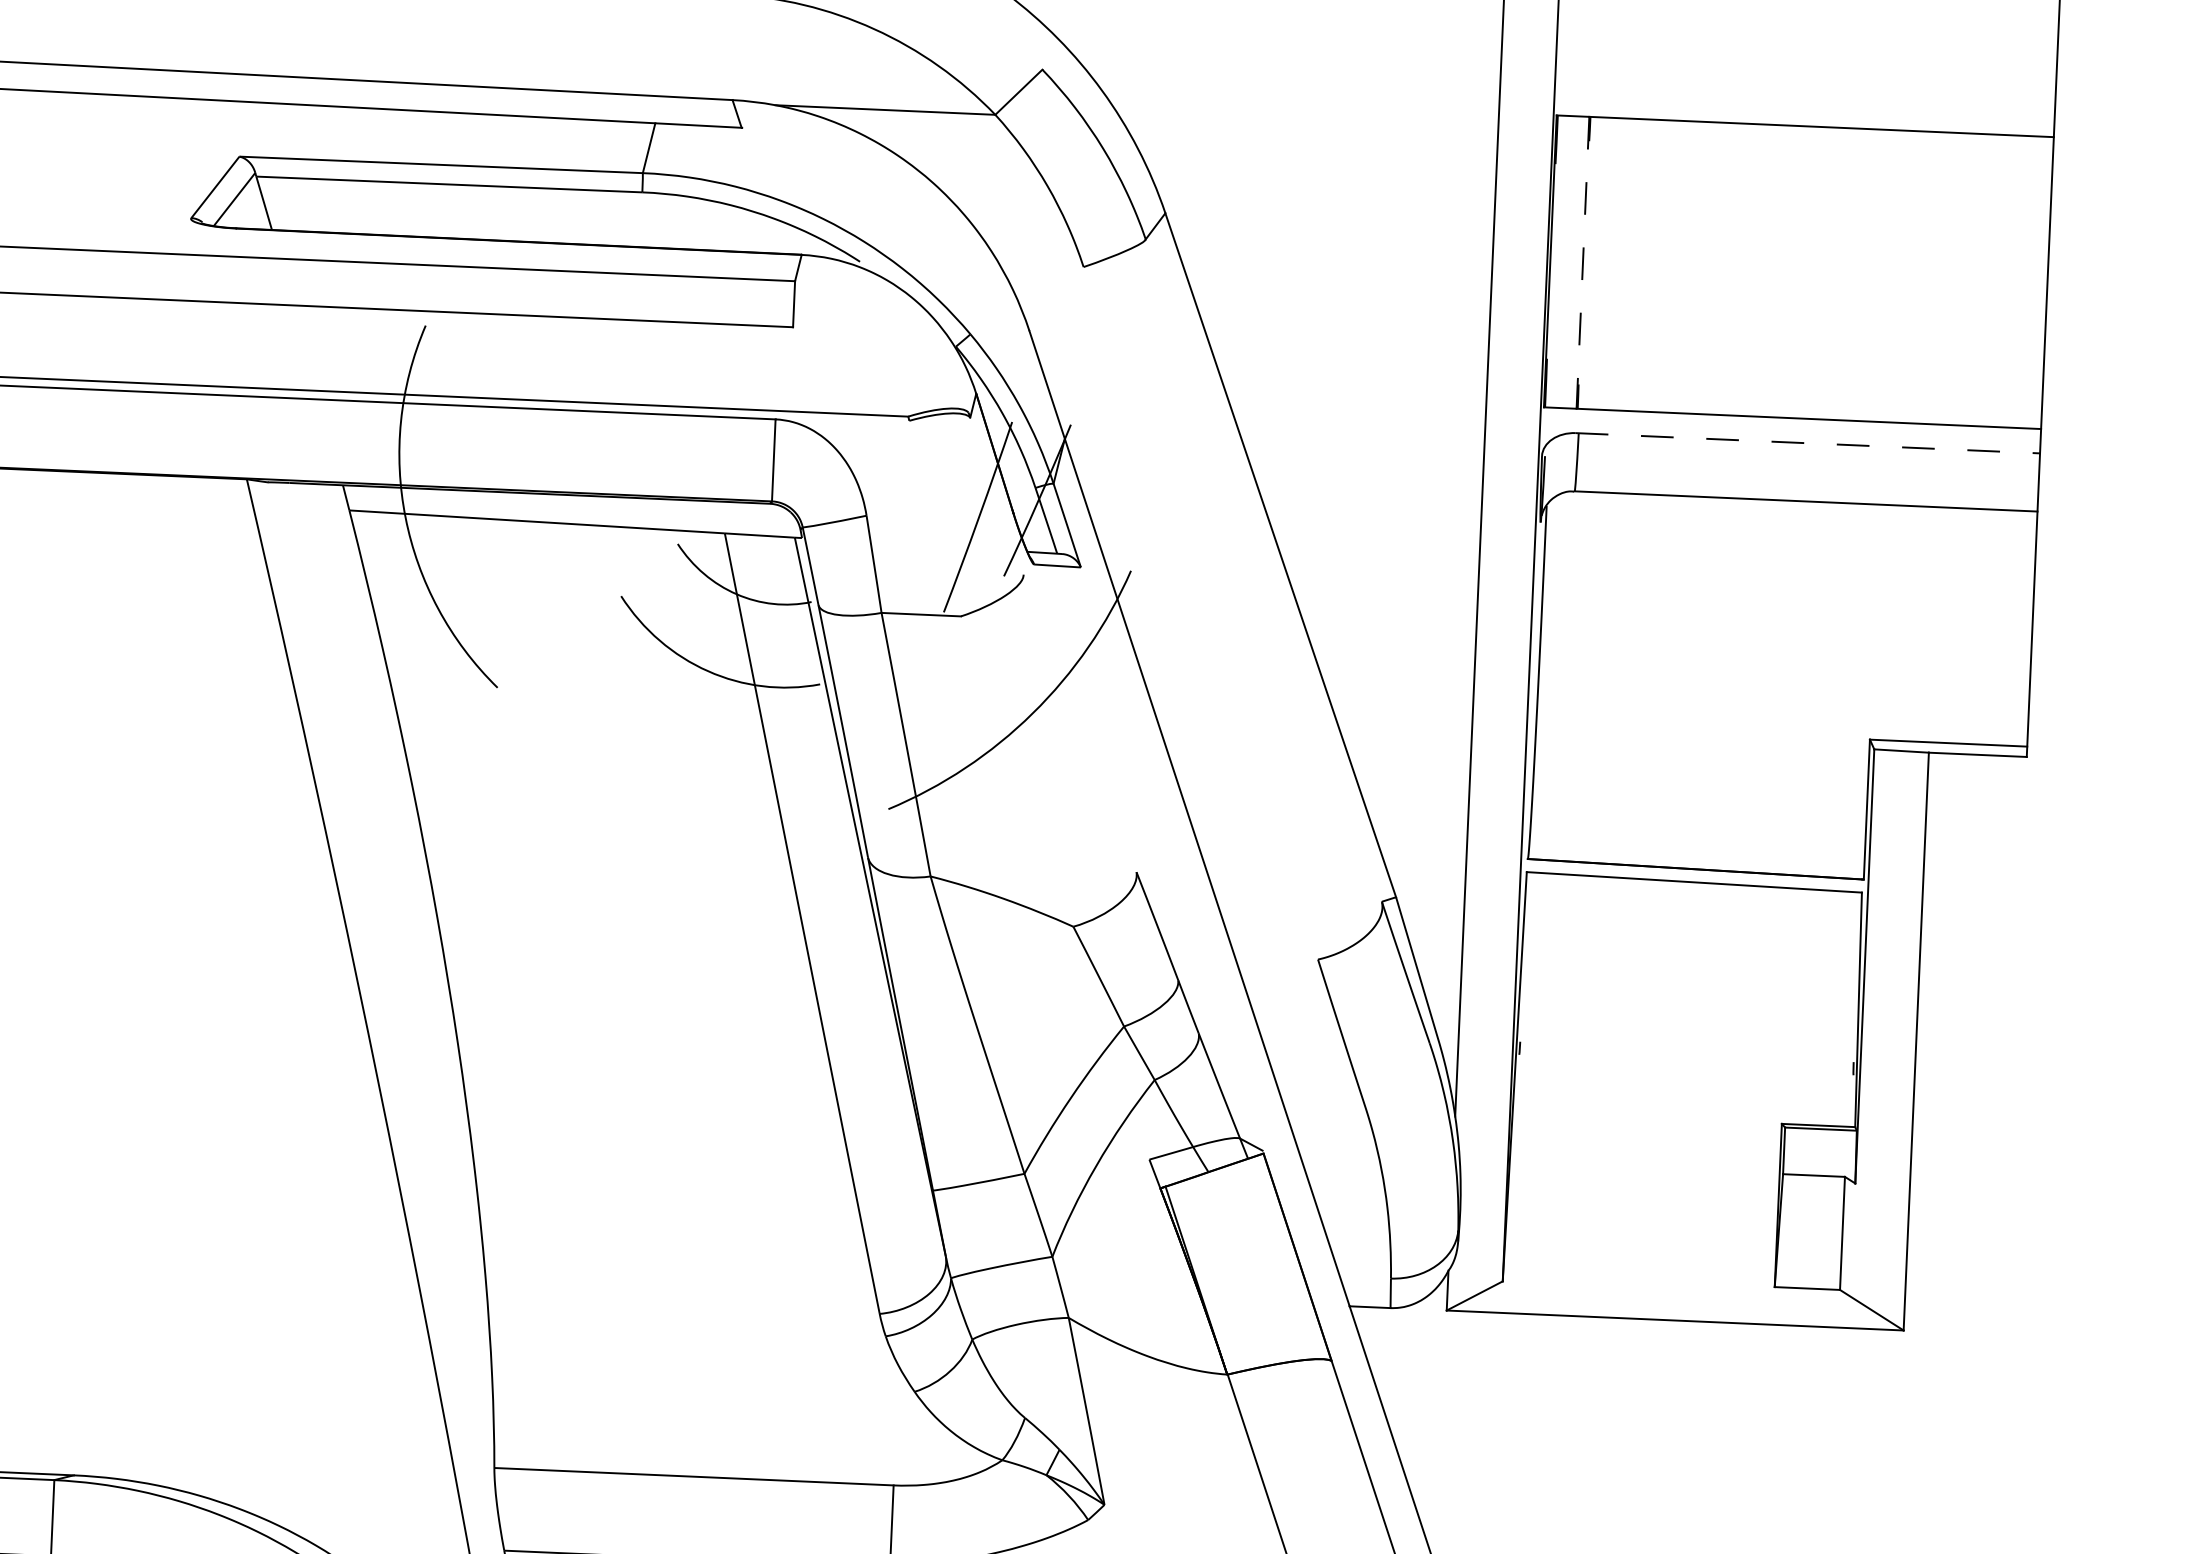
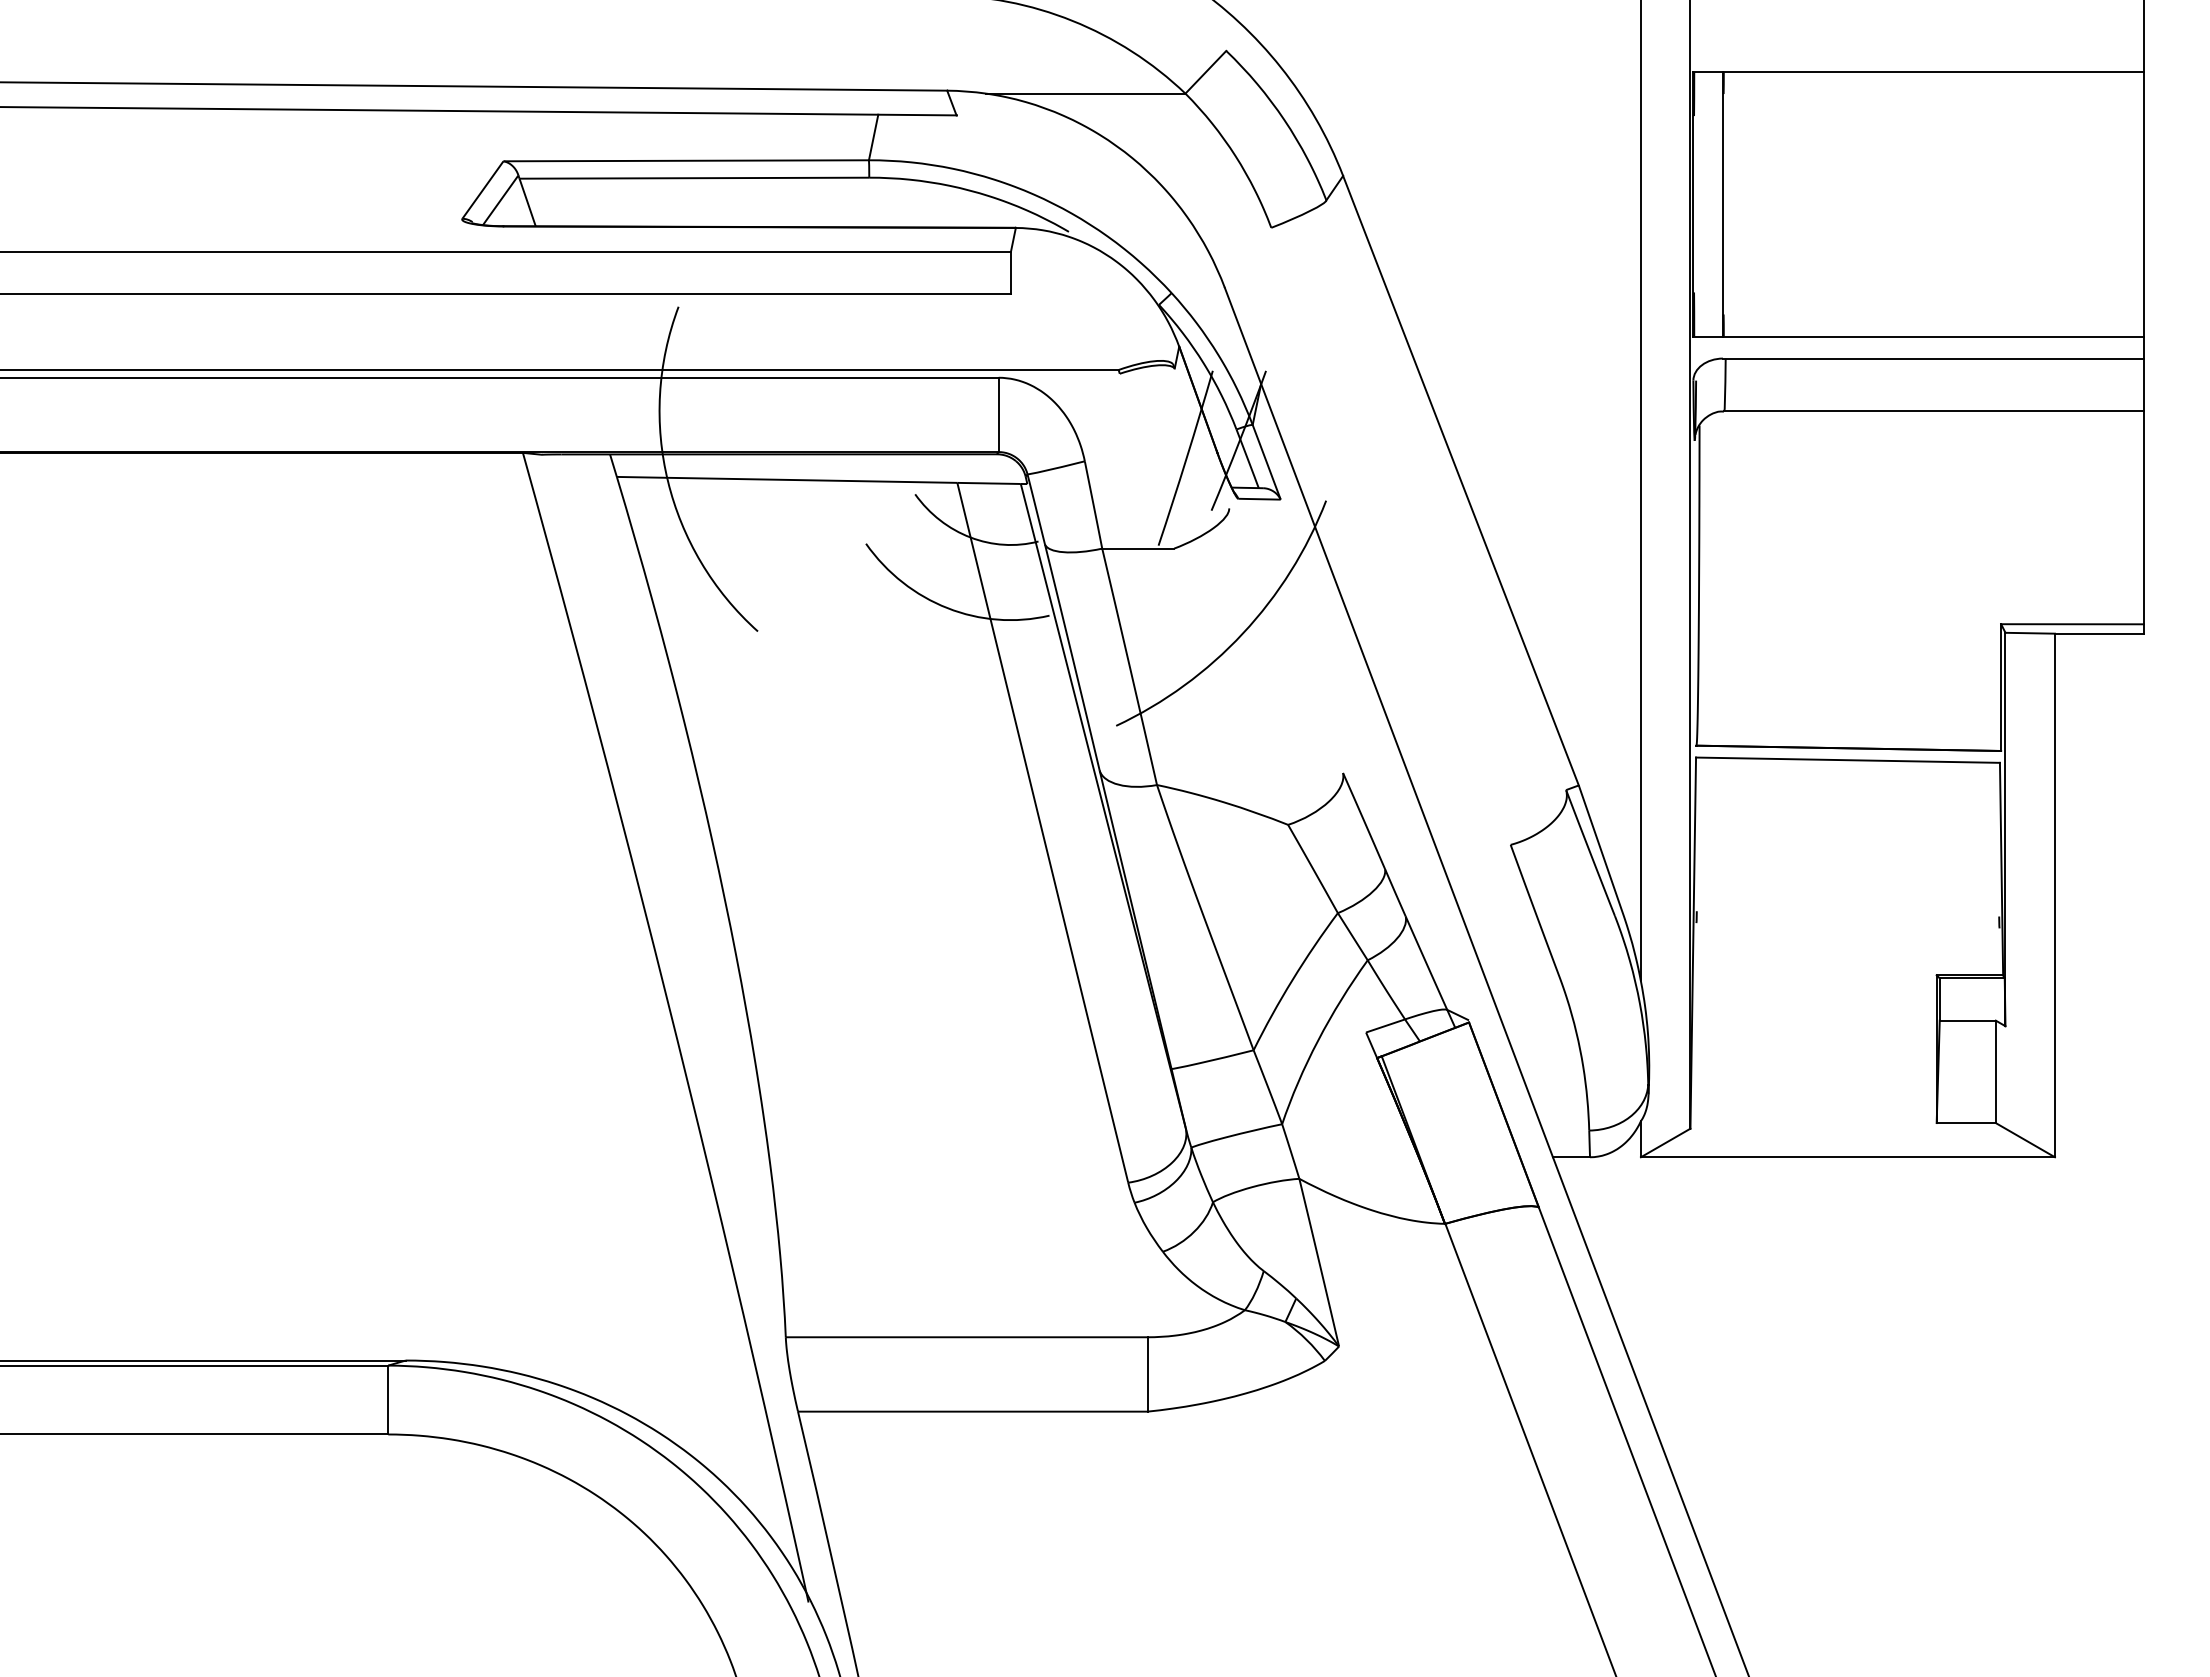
line: (1582, 263) -> (1722, 204), dashed -> solid
line: (1808, 443) -> (1933, 358), dashed -> solid

